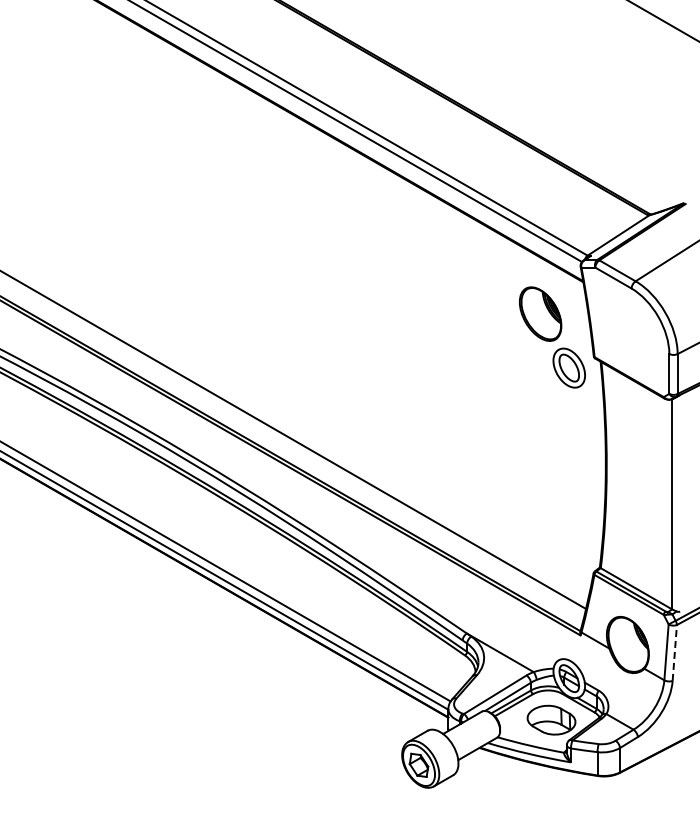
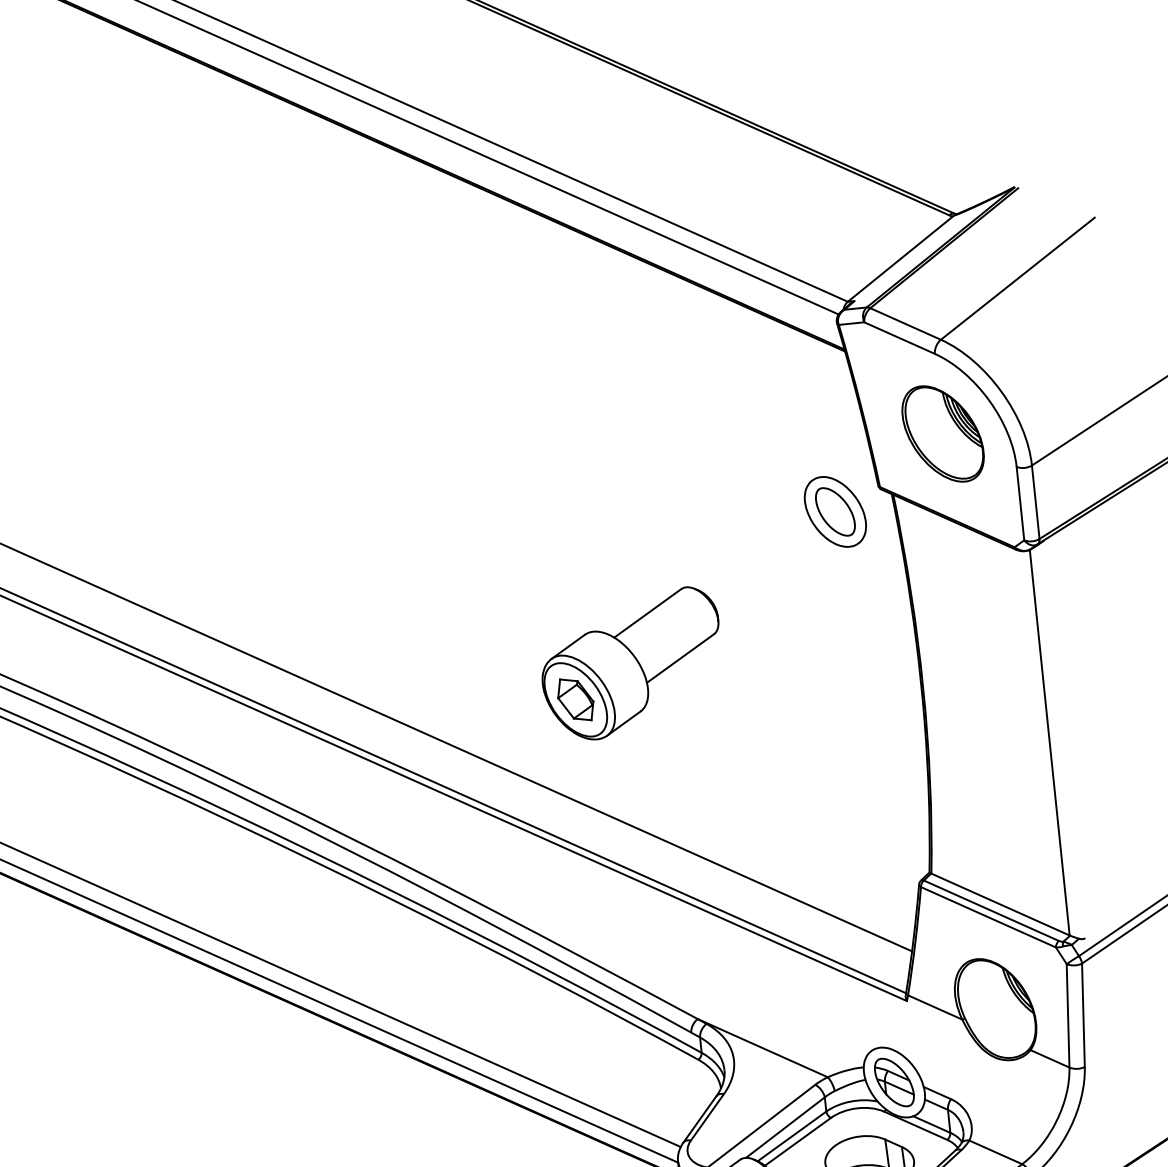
part: (540, 313) -> (942, 432), moved
part: (450, 438) -> (630, 663), added
line: (674, 652) -> (1082, 1014), dashed -> solid

